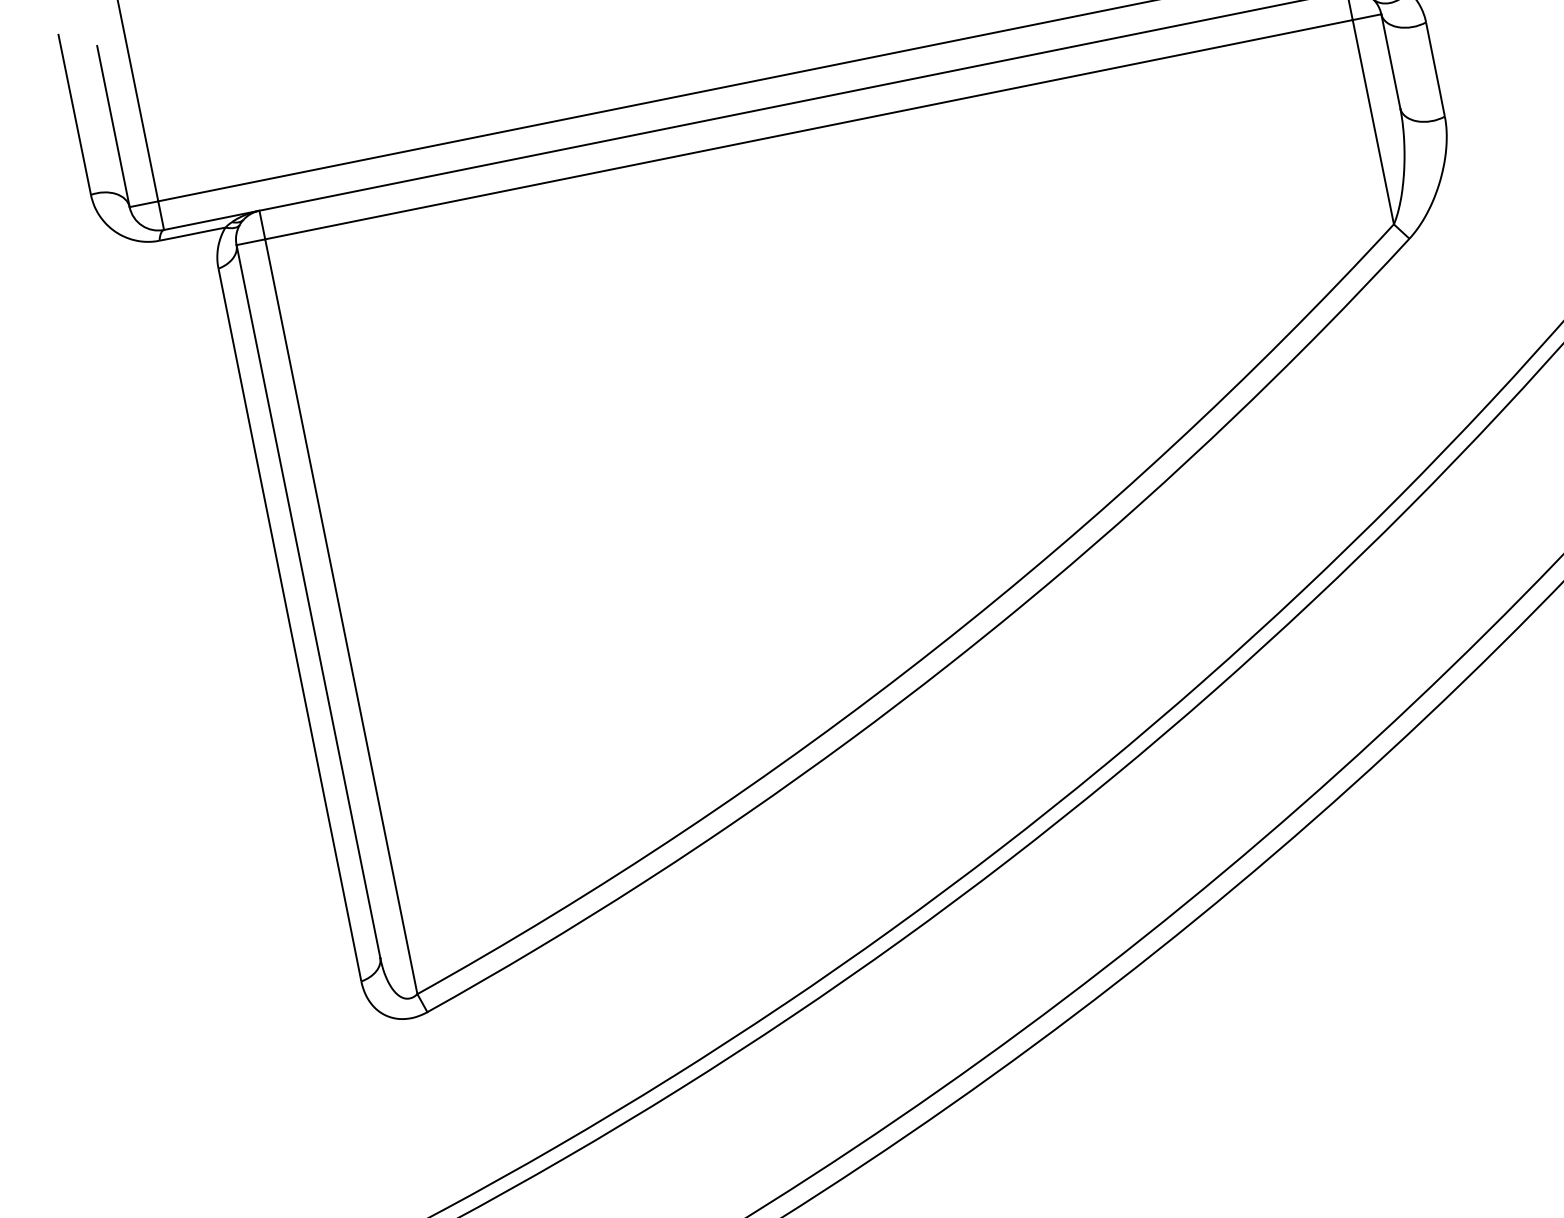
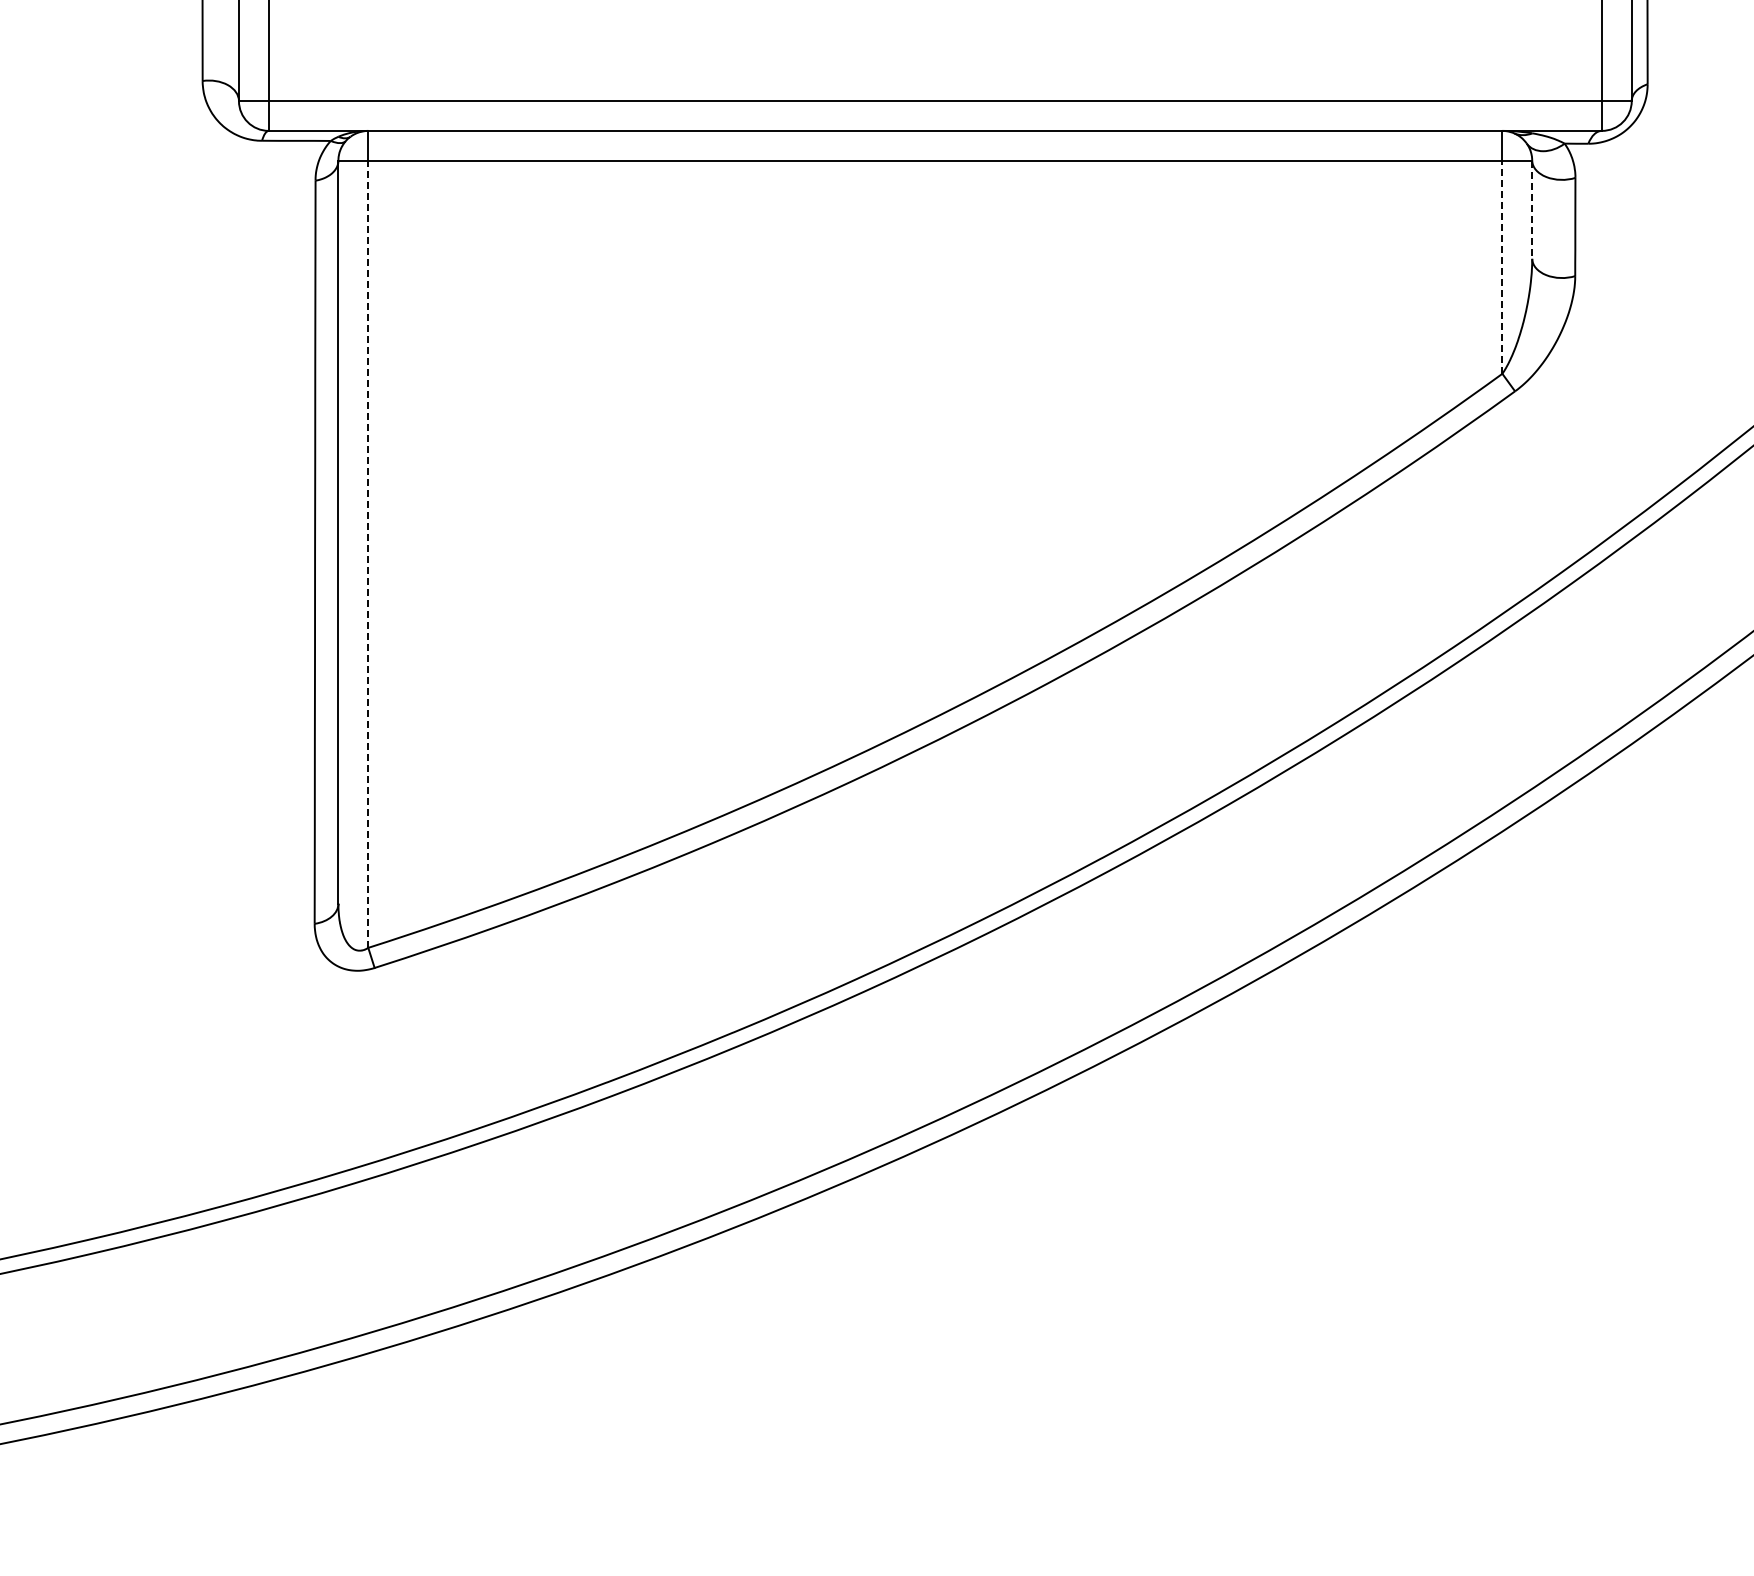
line: (1391, 61) -> (1532, 210), solid -> dashed
line: (1373, 122) -> (1502, 267), solid -> dashed
line: (341, 616) -> (368, 554), solid -> dashed

